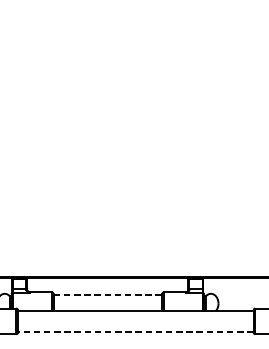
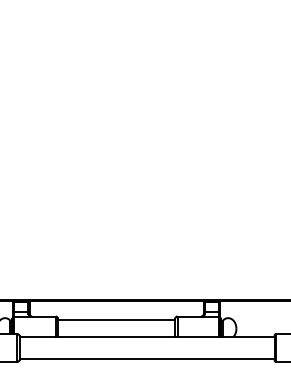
line: (107, 295) -> (116, 319), dashed -> solid
line: (135, 332) -> (146, 359), dashed -> solid

